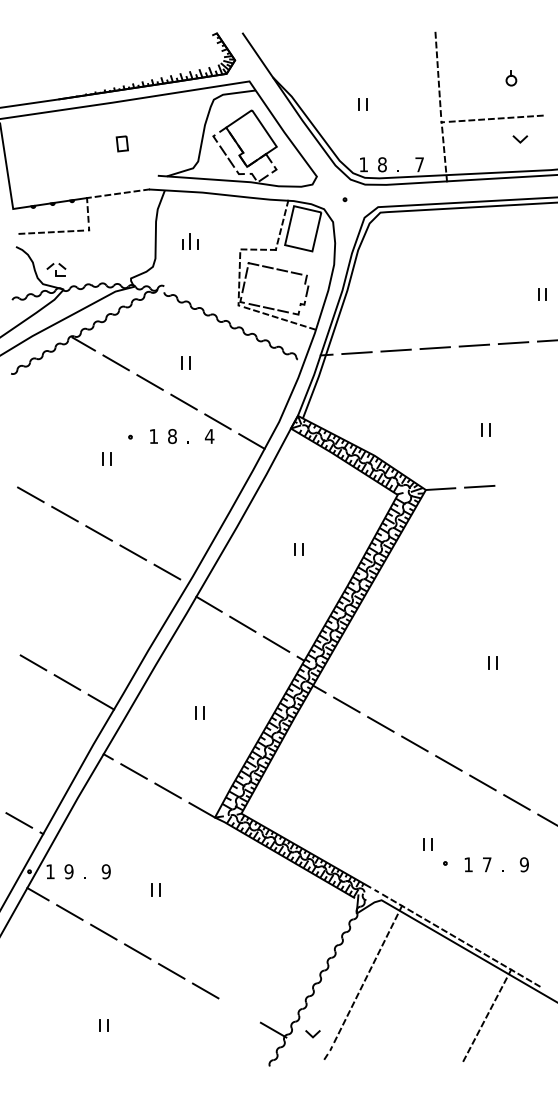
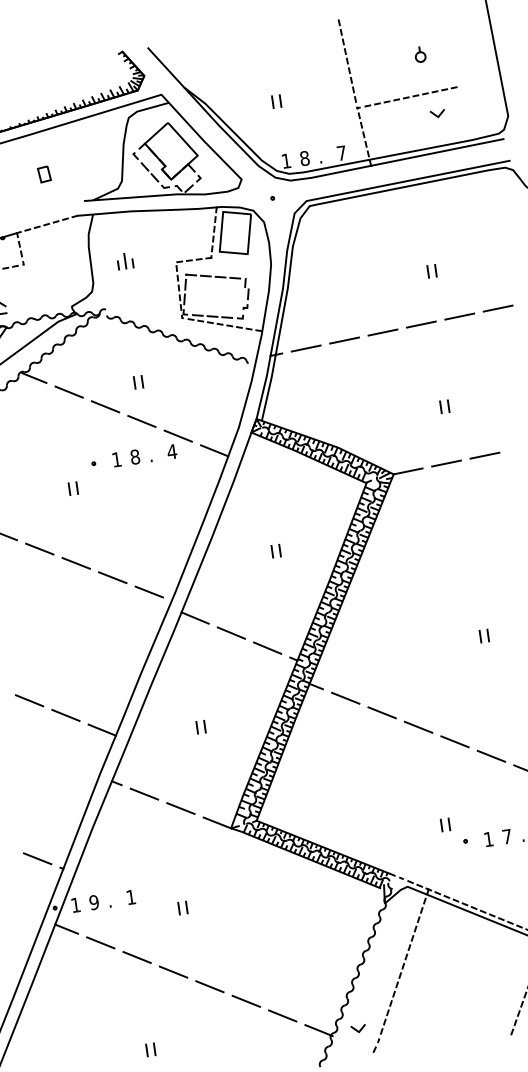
part: (542, 294) -> (432, 271), moved
line: (518, 484) -> (484, 455), added
text: (105, 871) -> (130, 897), 9 -> 1
line: (239, 1010) -> (282, 1015), added

